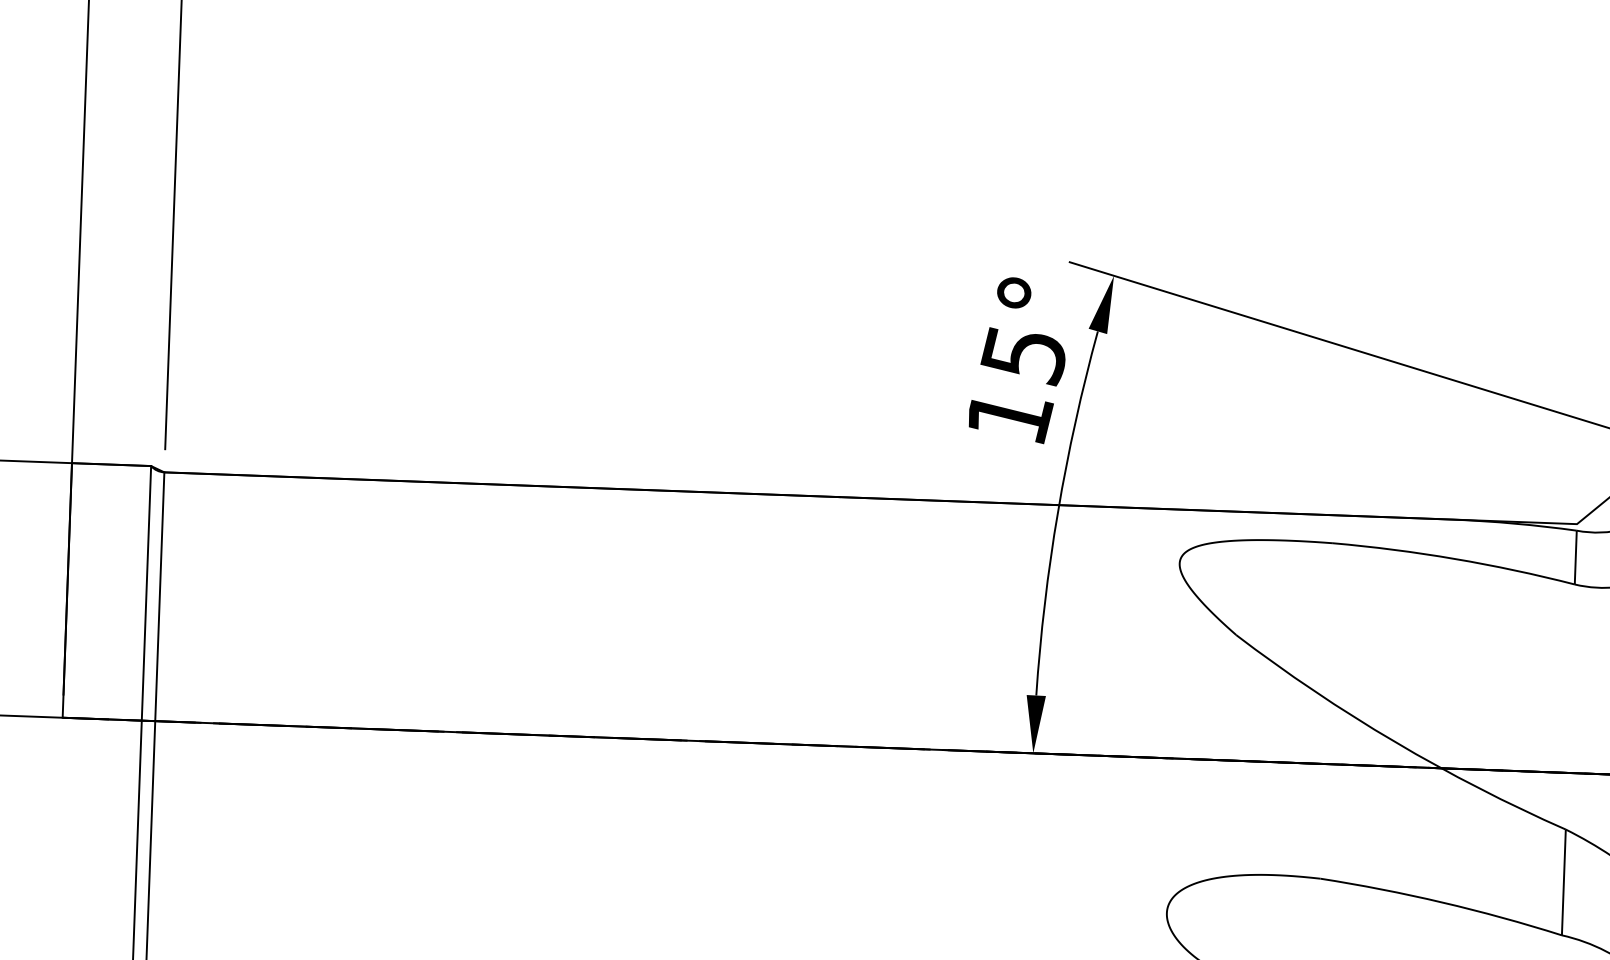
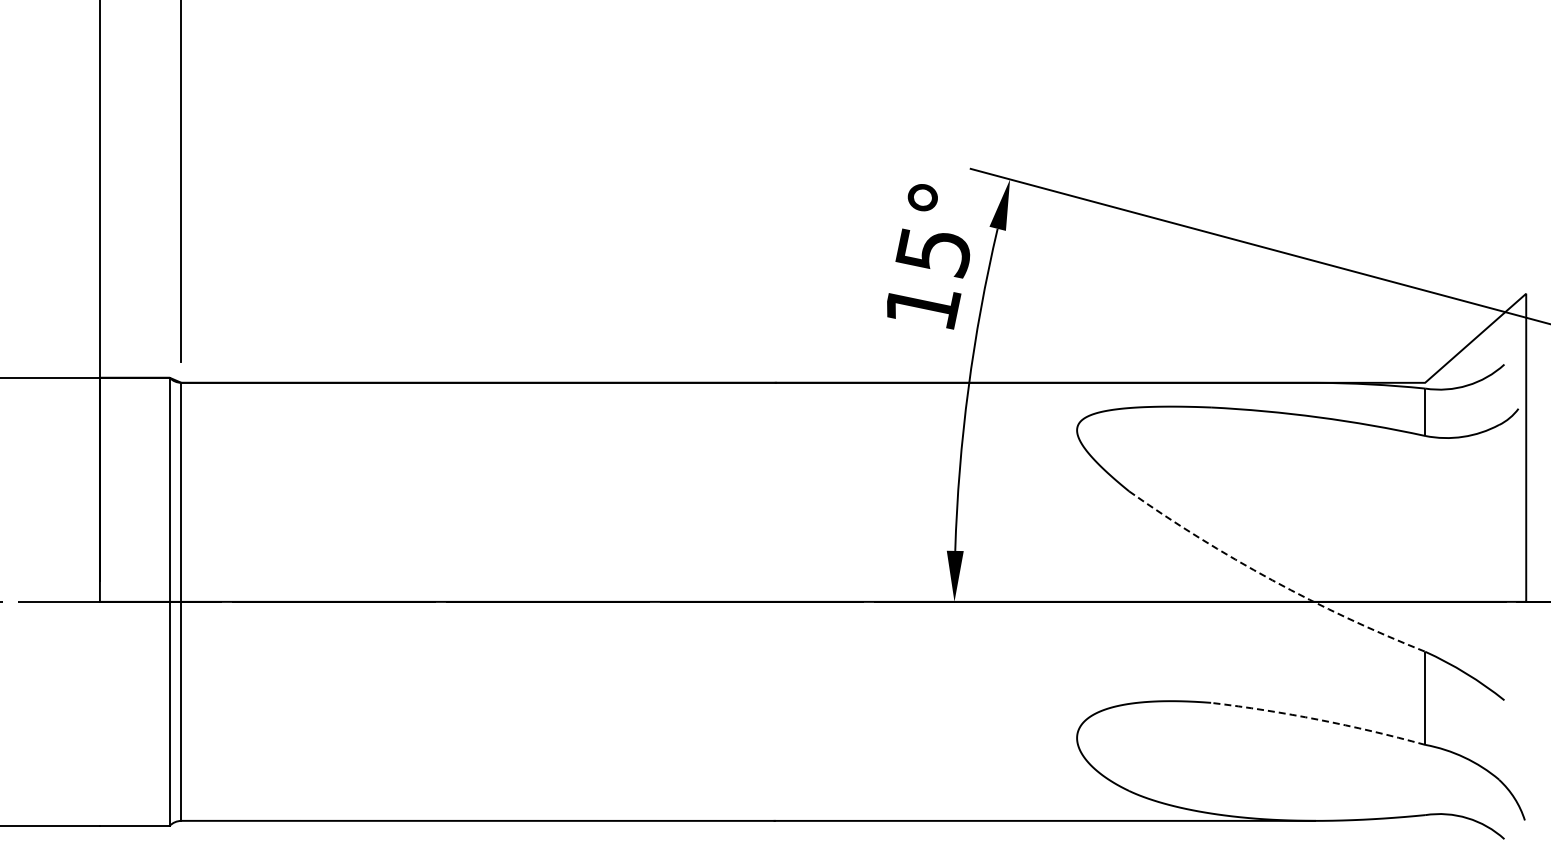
arc: (1395, 742) -> (1272, 580), solid -> dashed
arc: (1441, 902) -> (1318, 719), solid -> dashed

